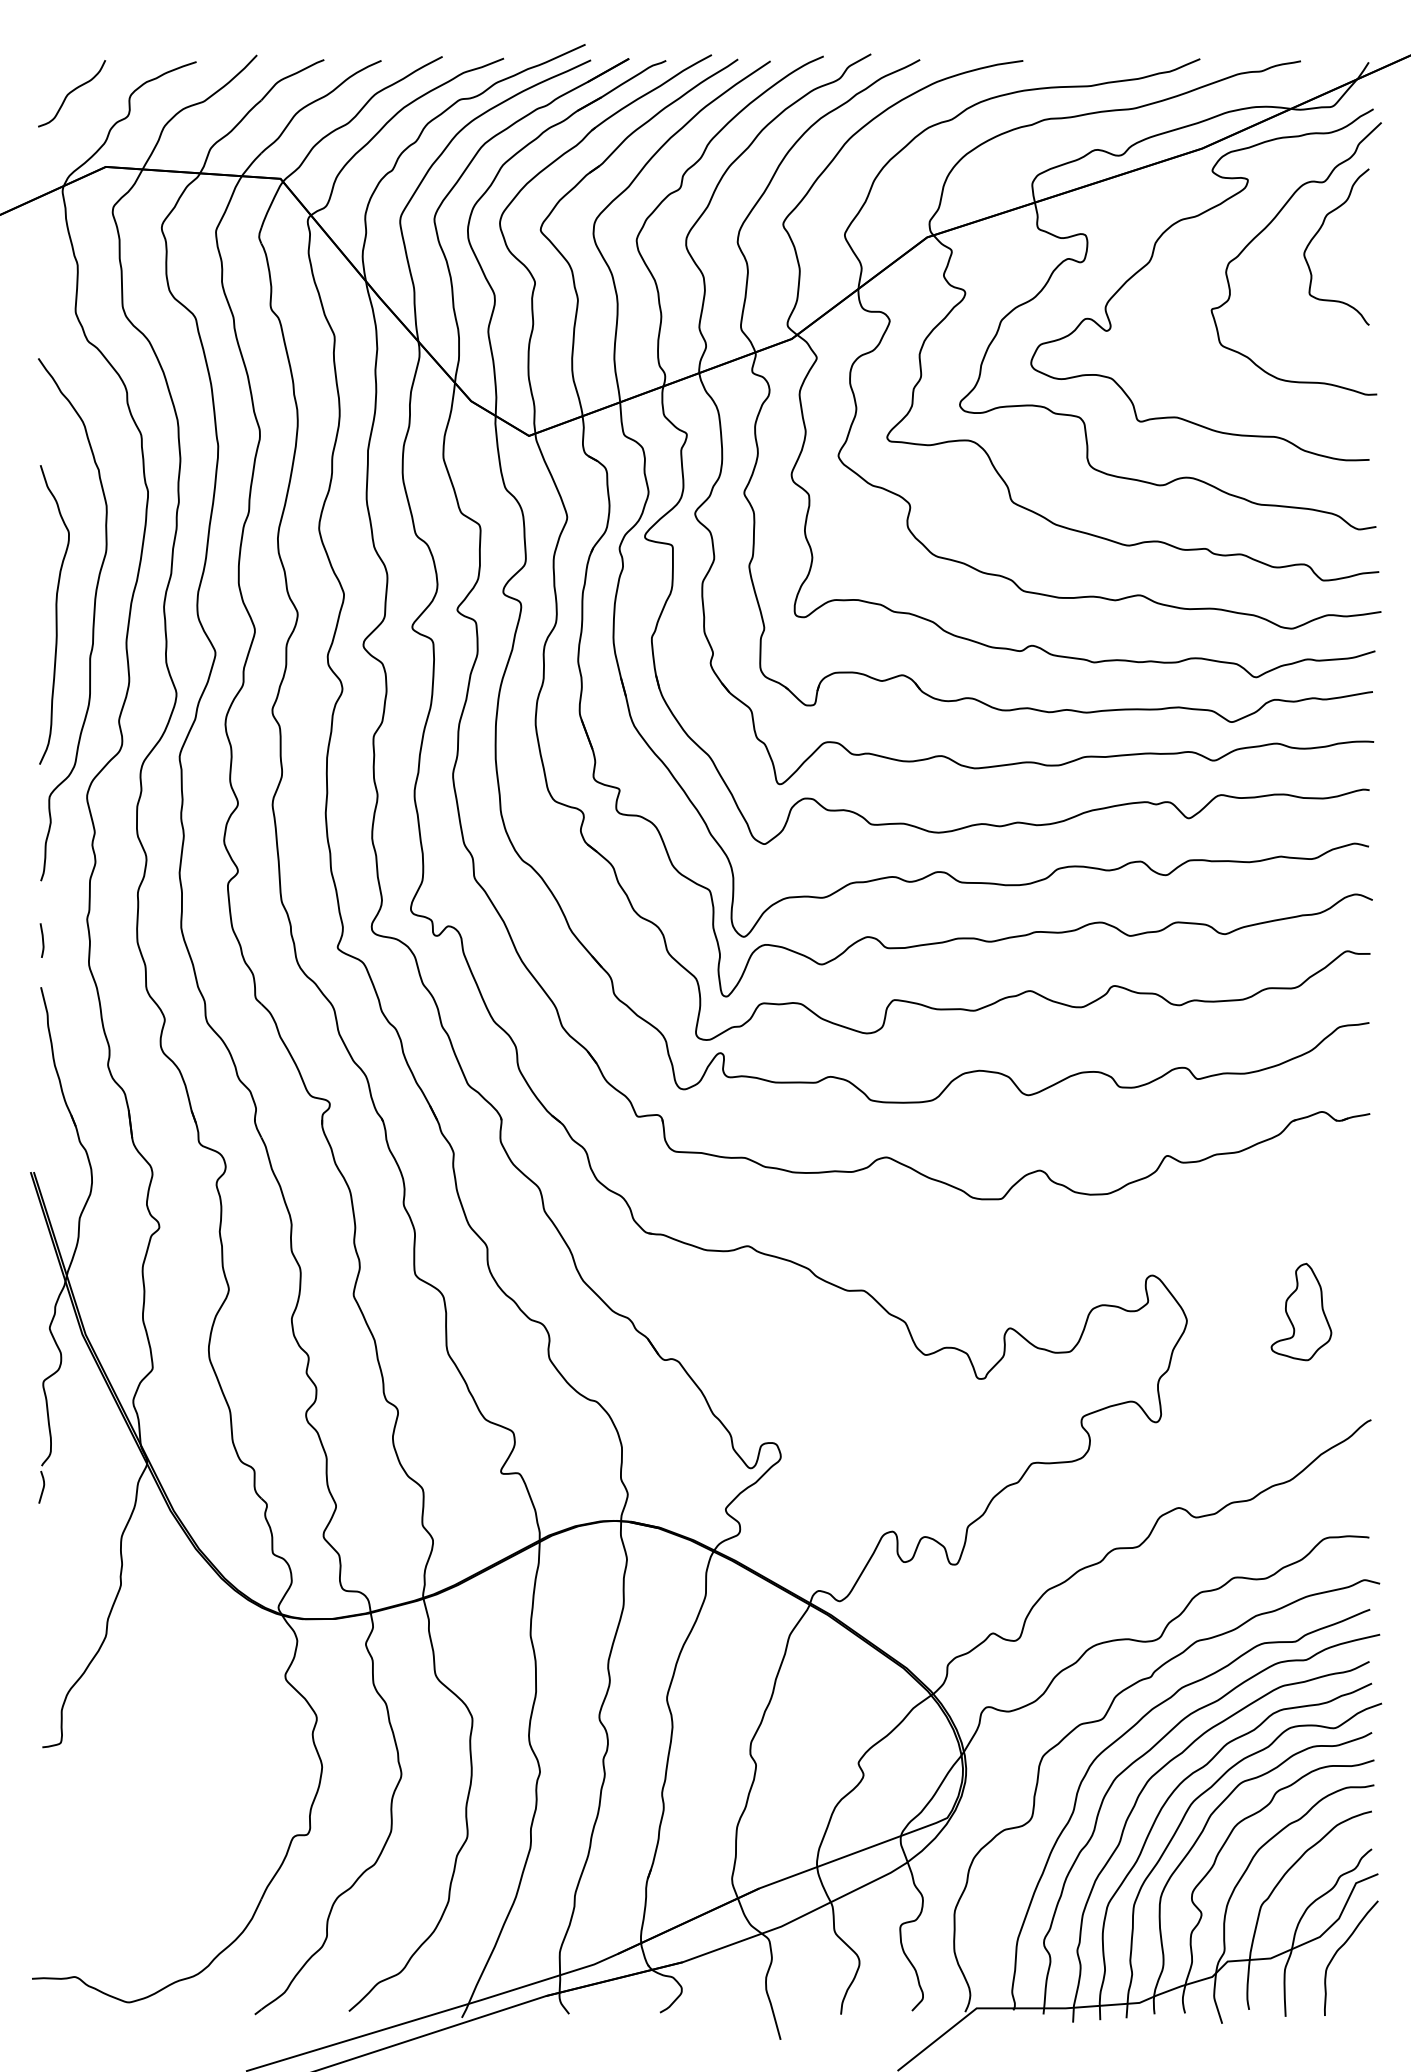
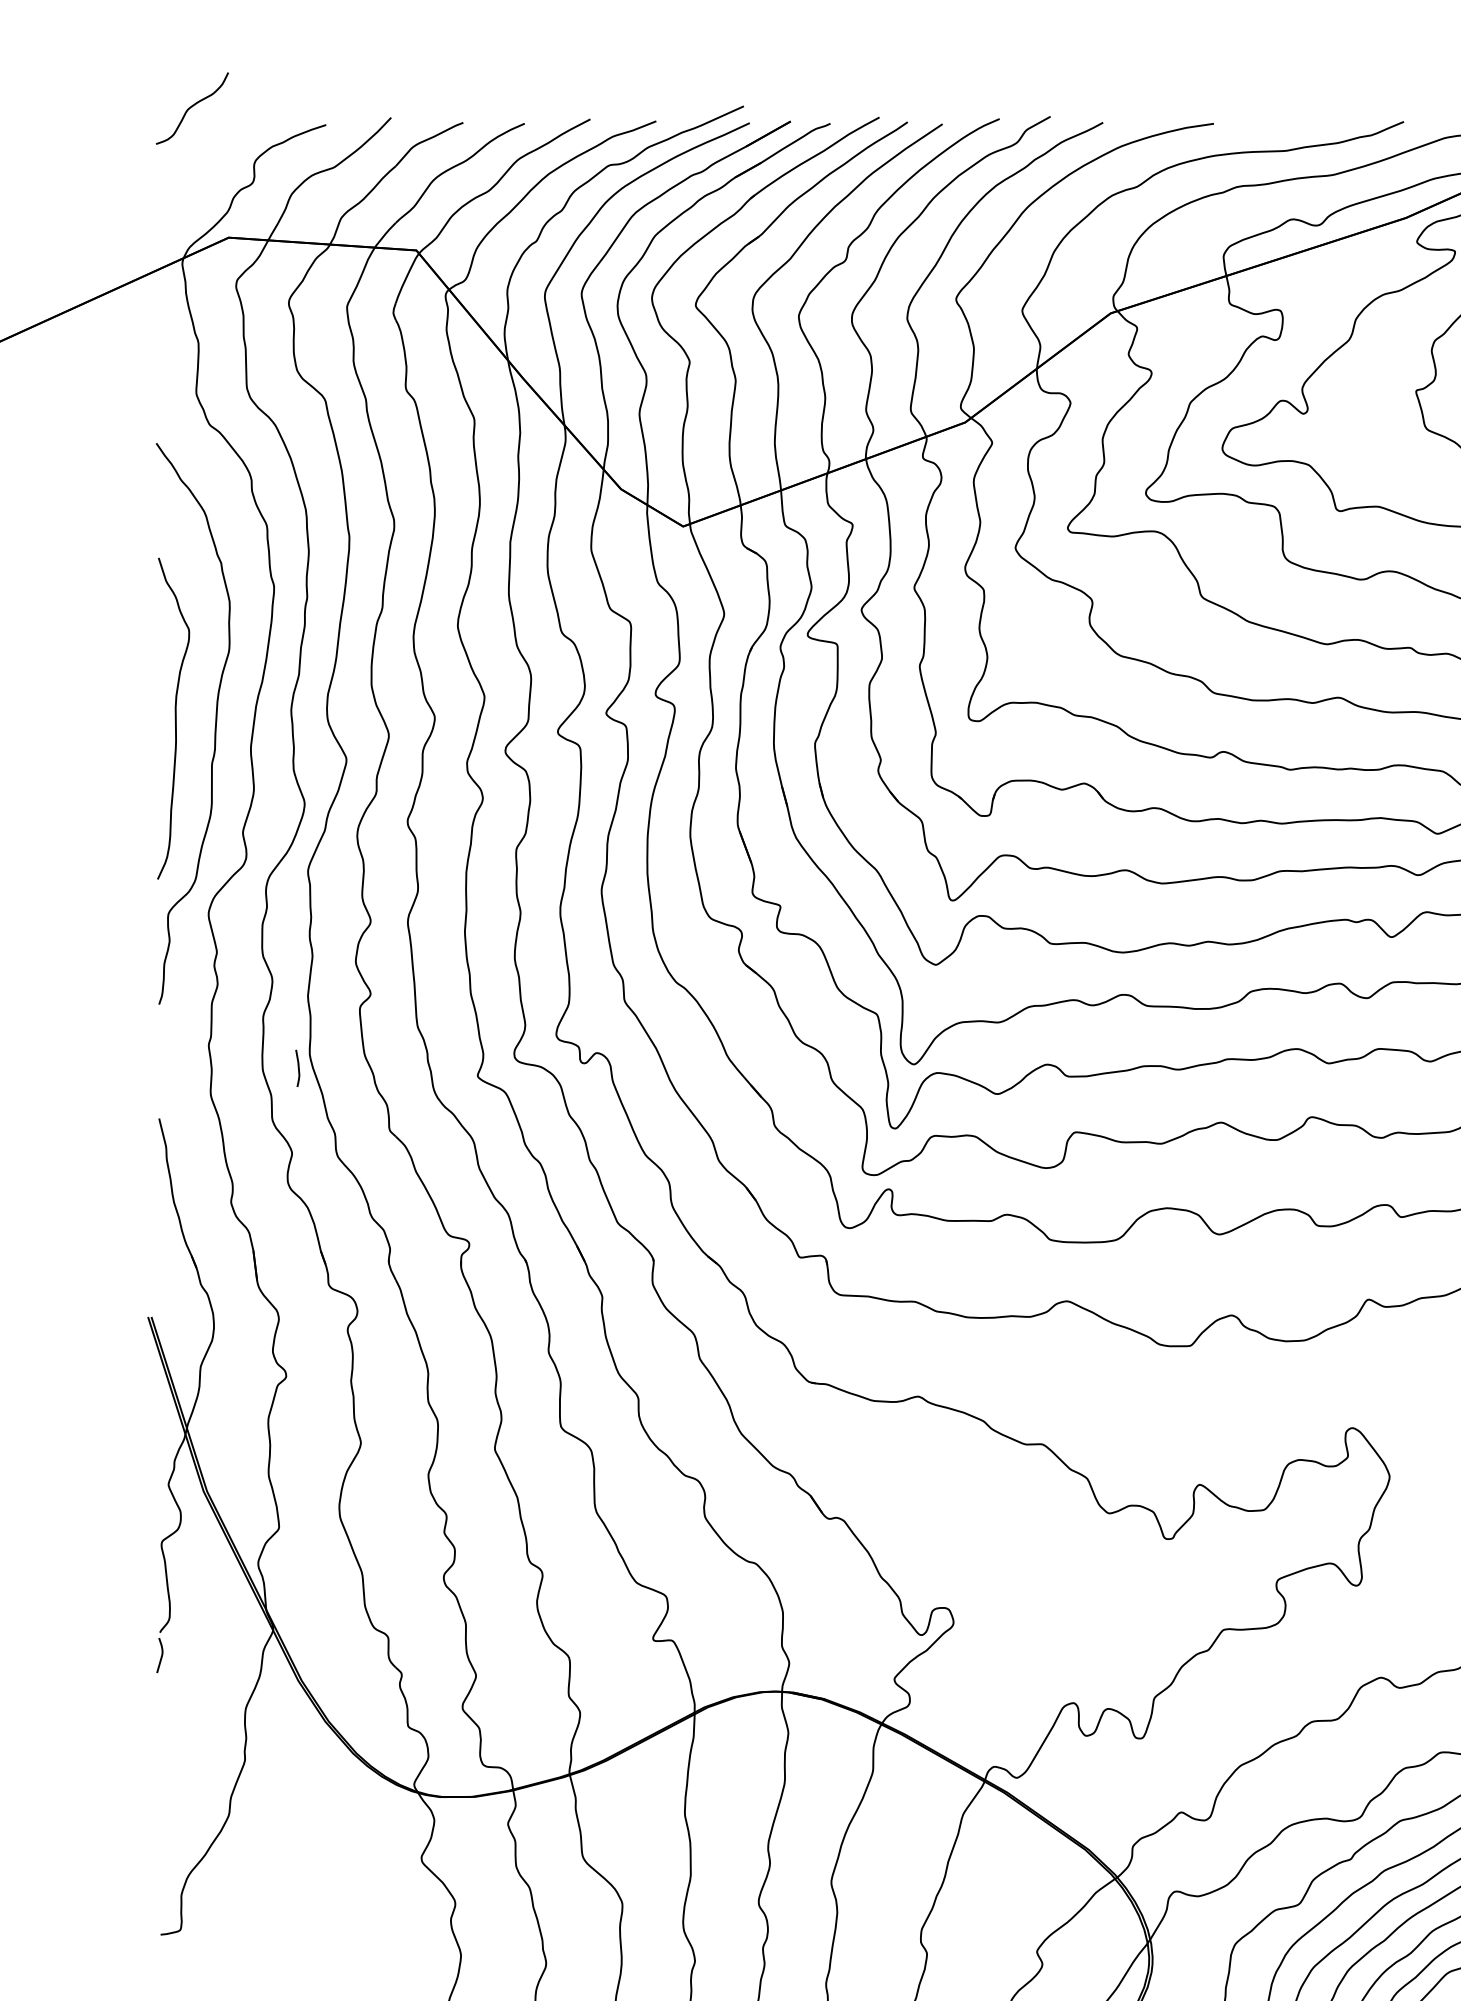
curve: (72, 92) -> (192, 107), moved
curve: (42, 940) -> (298, 1068), moved

